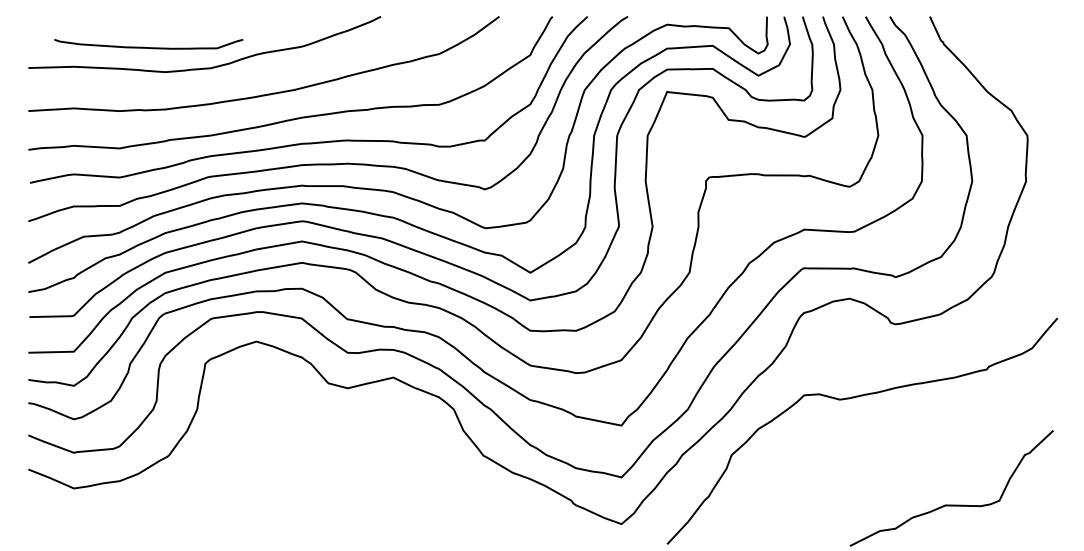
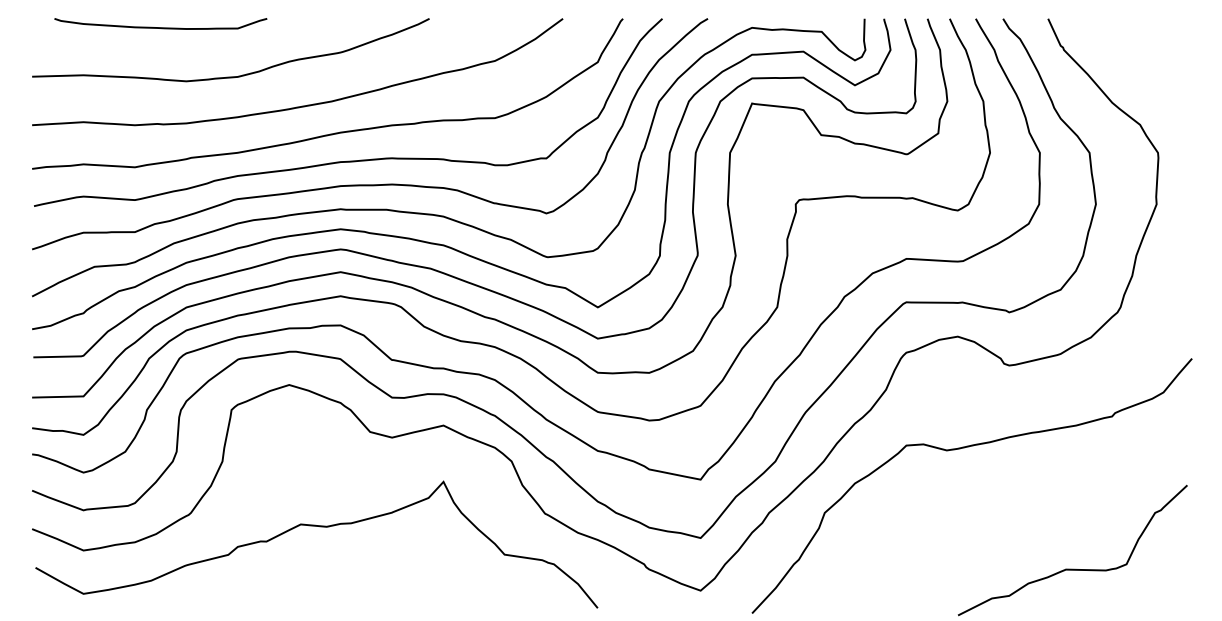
curve: (148, 47) -> (160, 27), moved
curve: (283, 468) -> (319, 527), added

